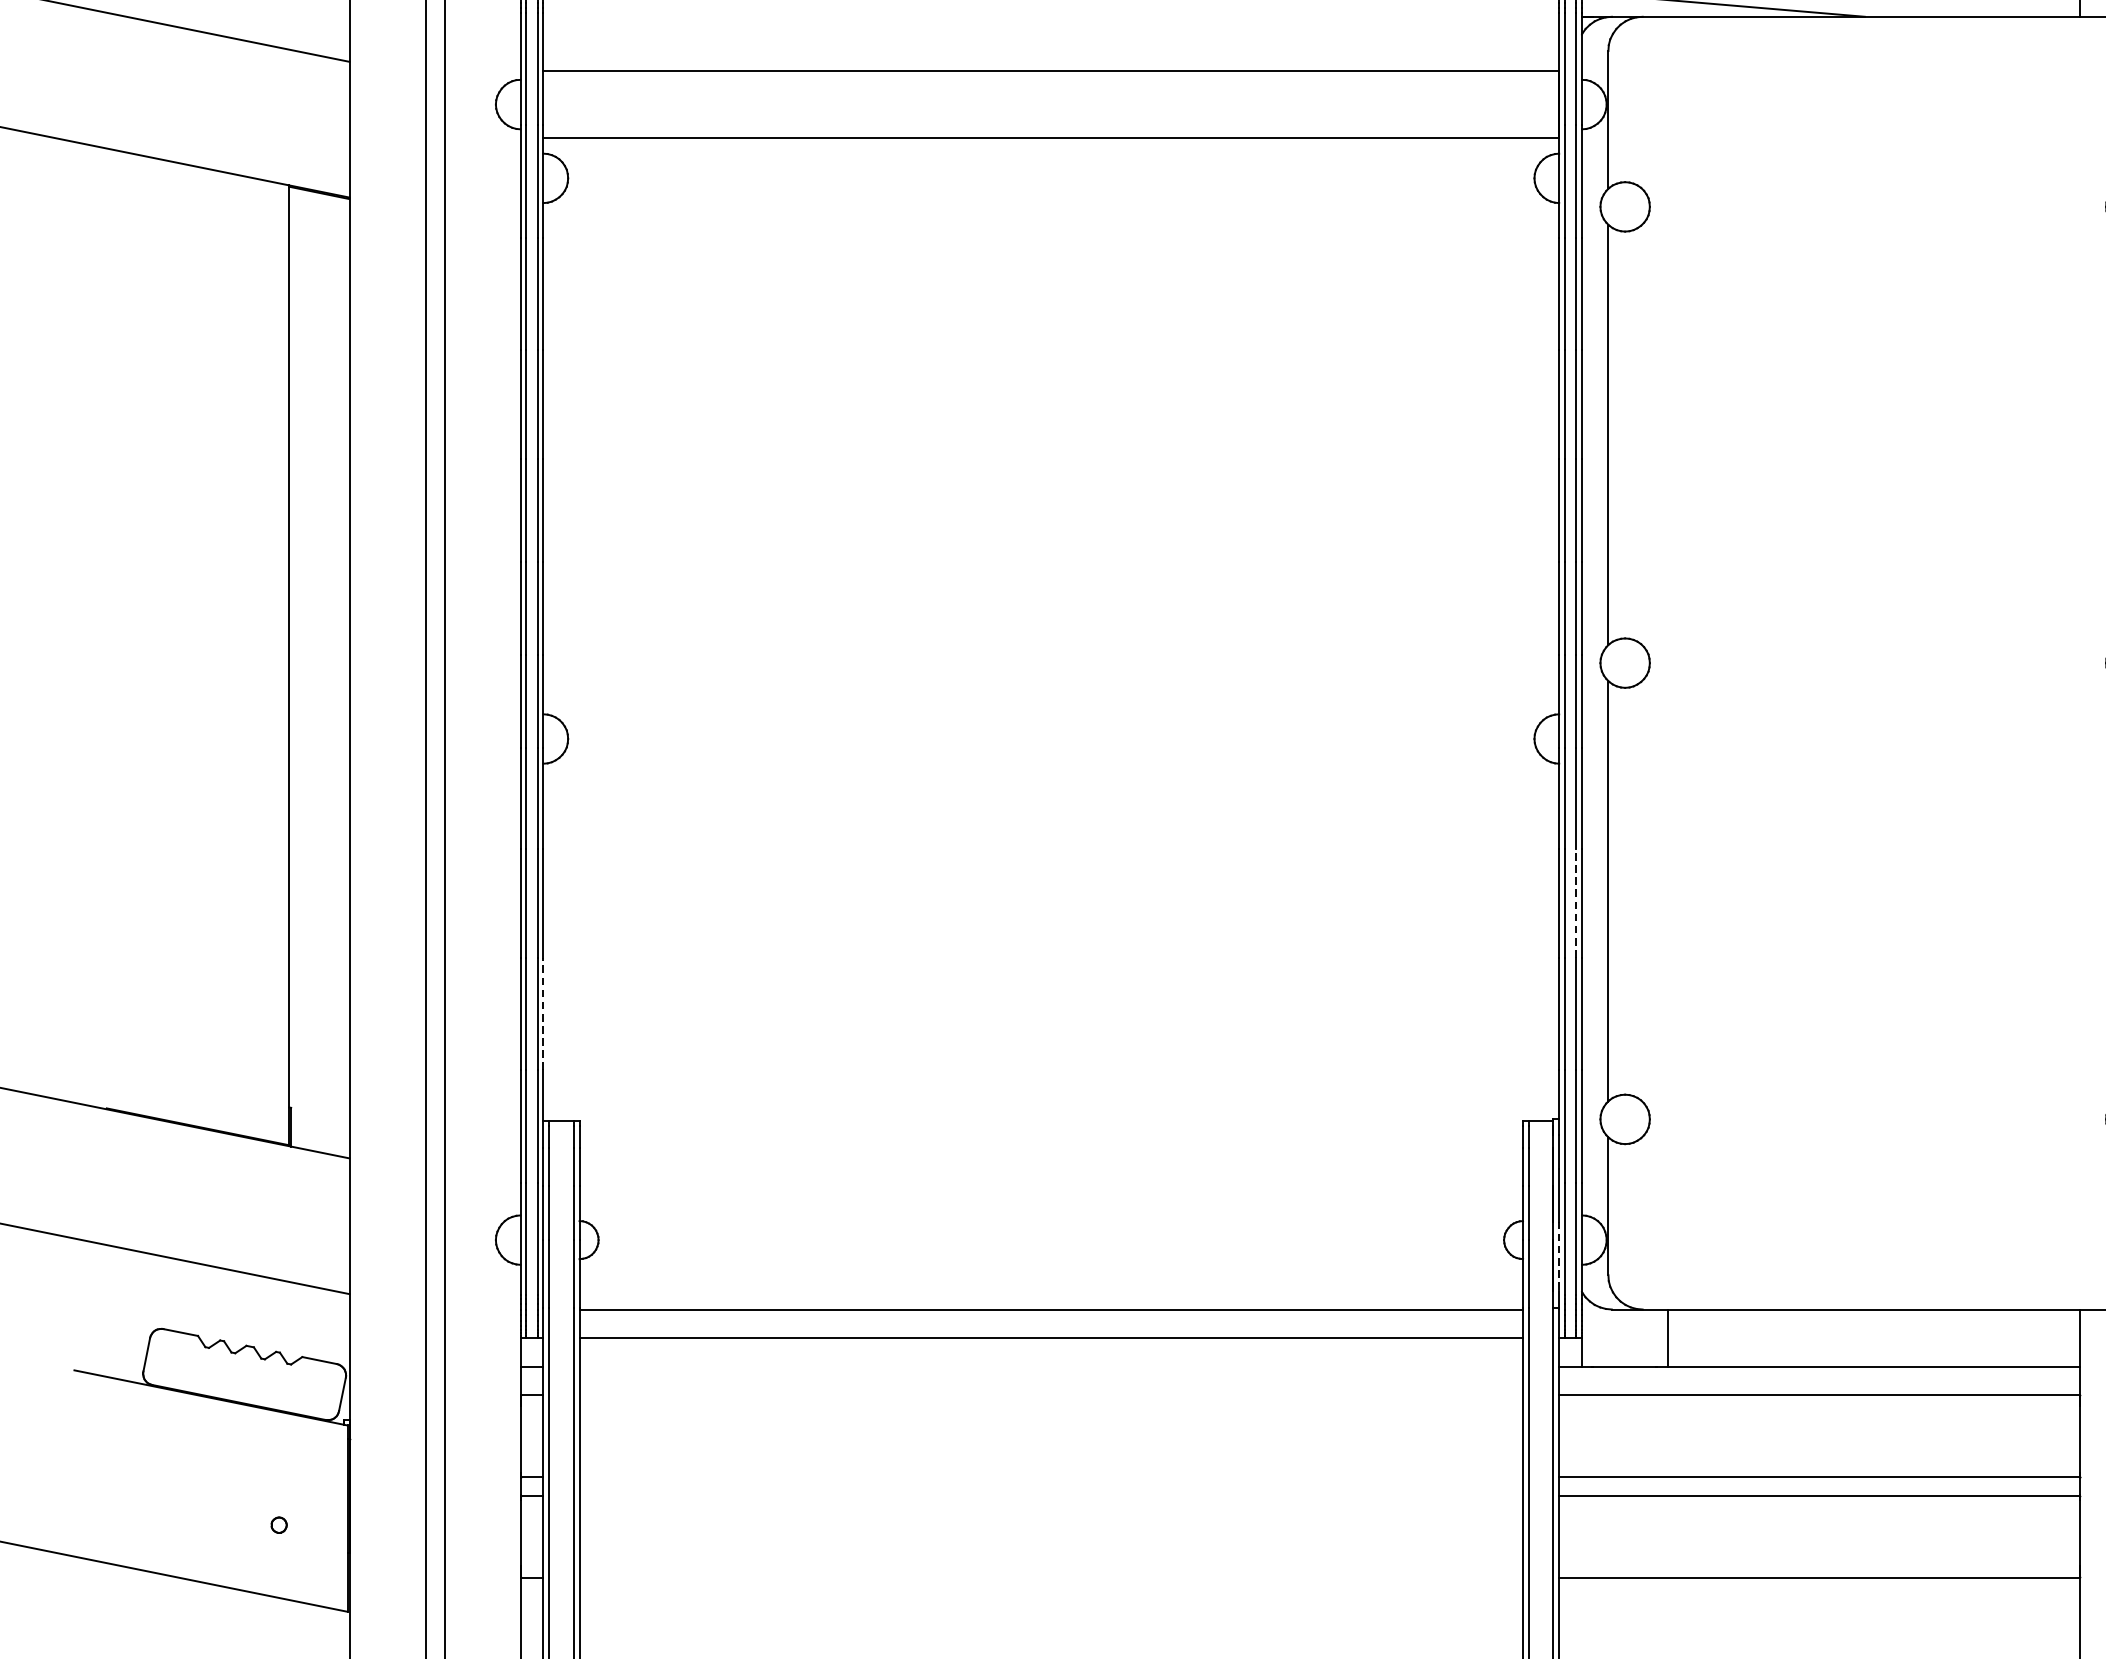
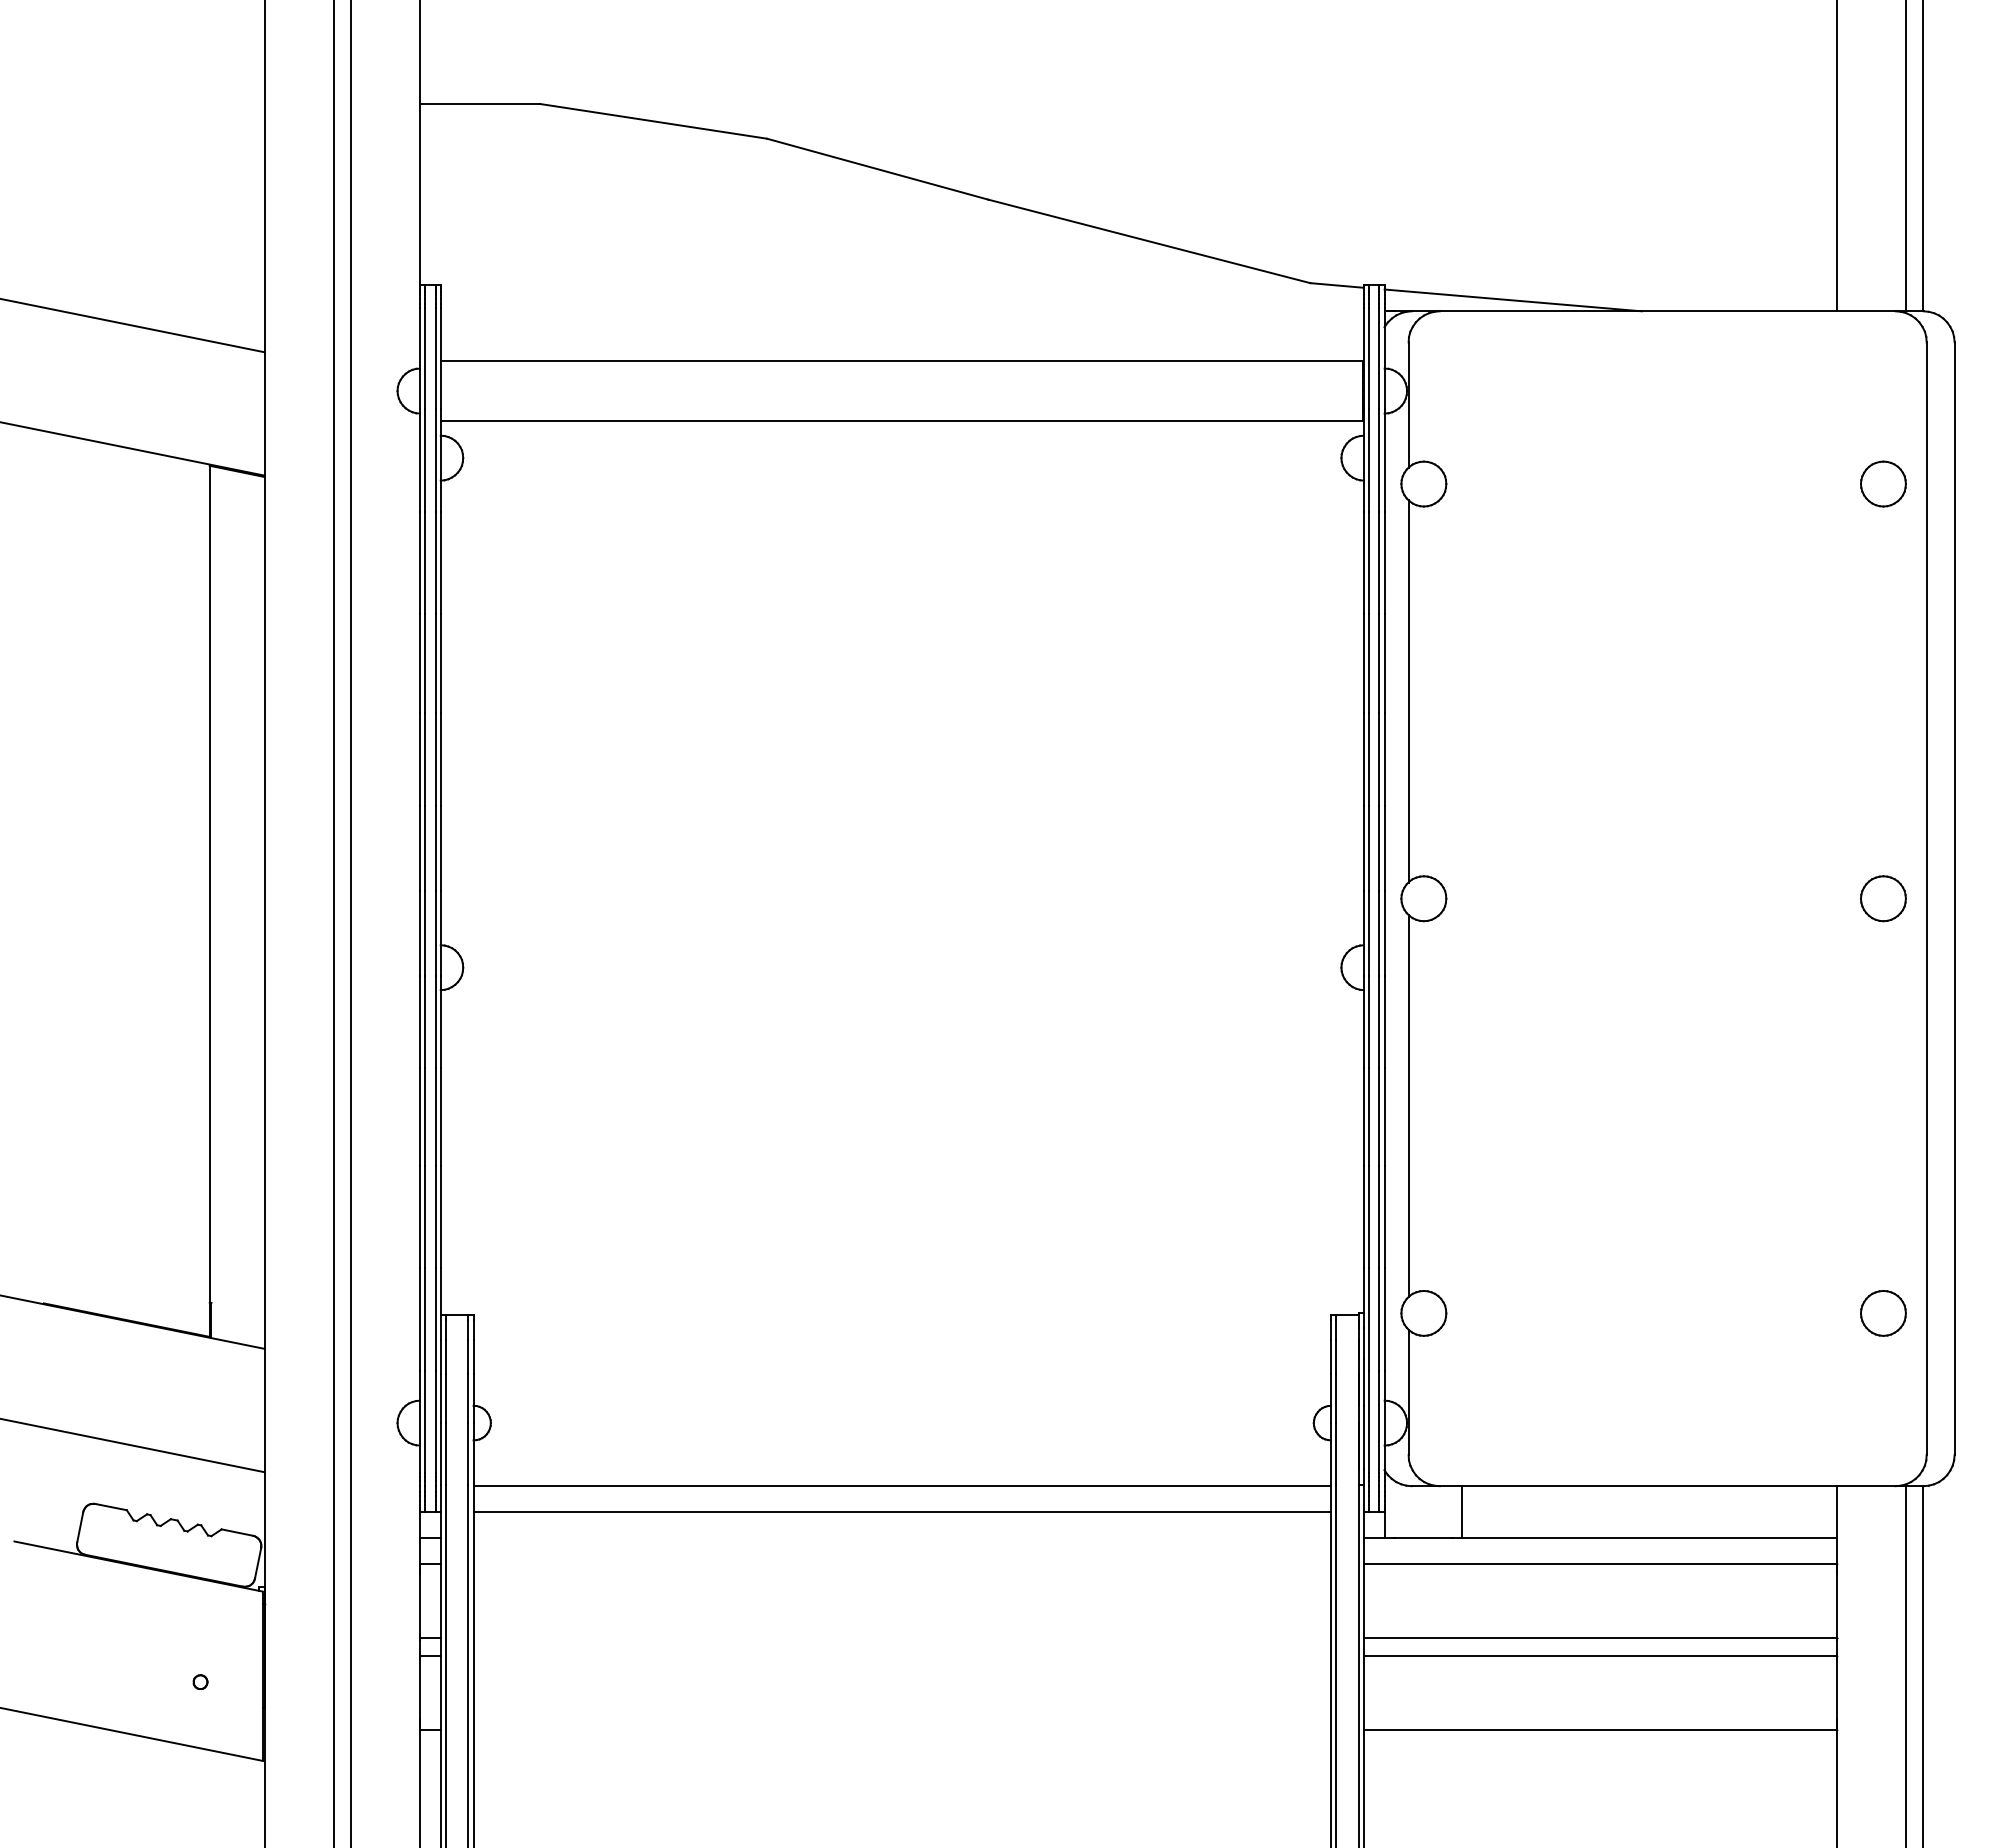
line: (1576, 902) -> (1379, 1116), dashed -> solid
line: (543, 1012) -> (440, 1216), dashed -> solid
line: (1558, 1257) -> (1363, 1438), dashed -> solid

